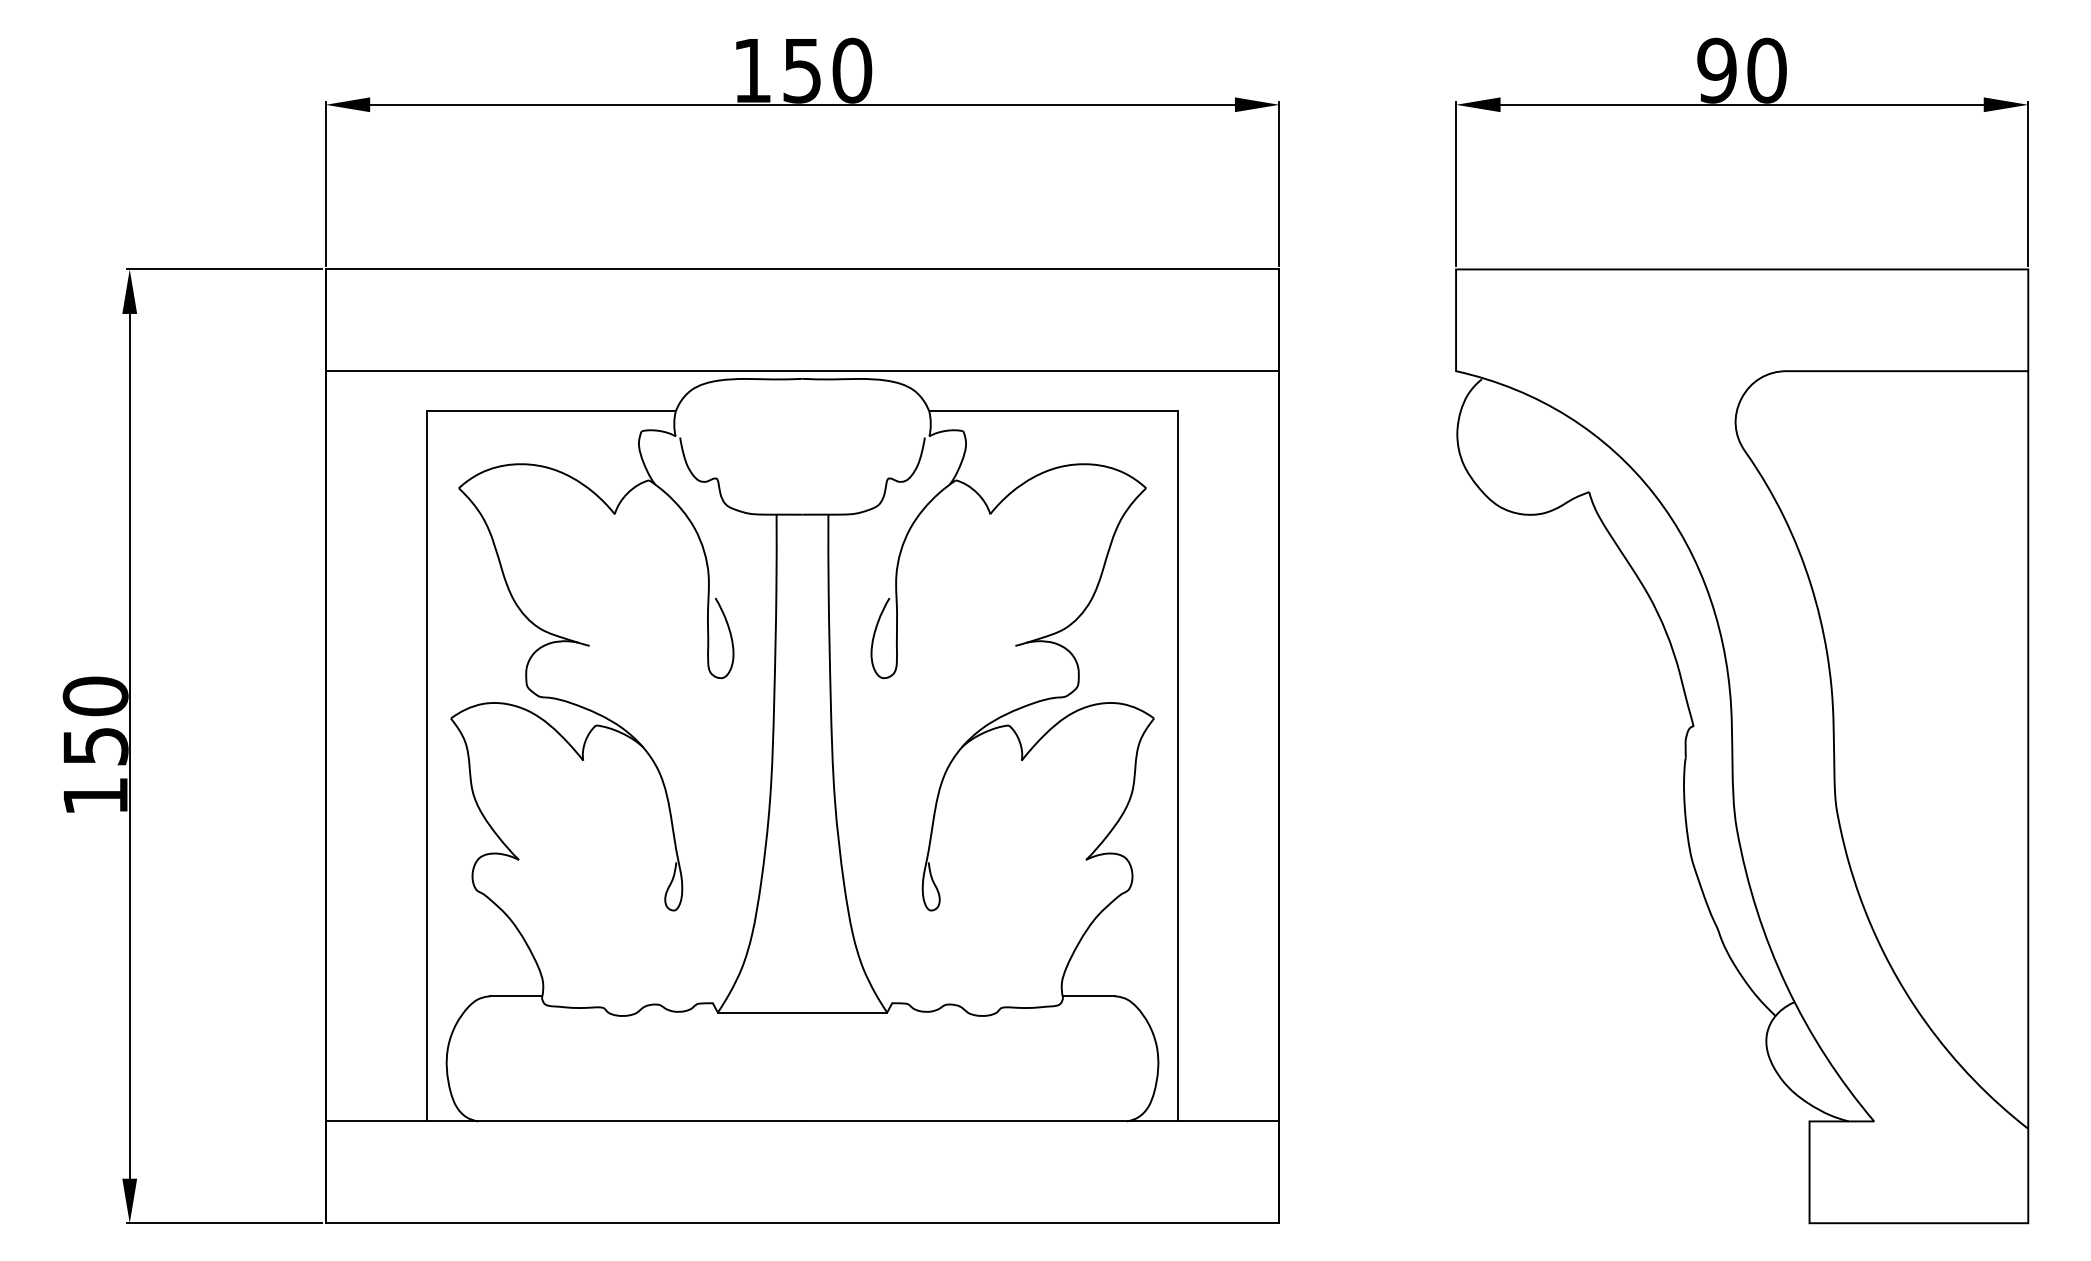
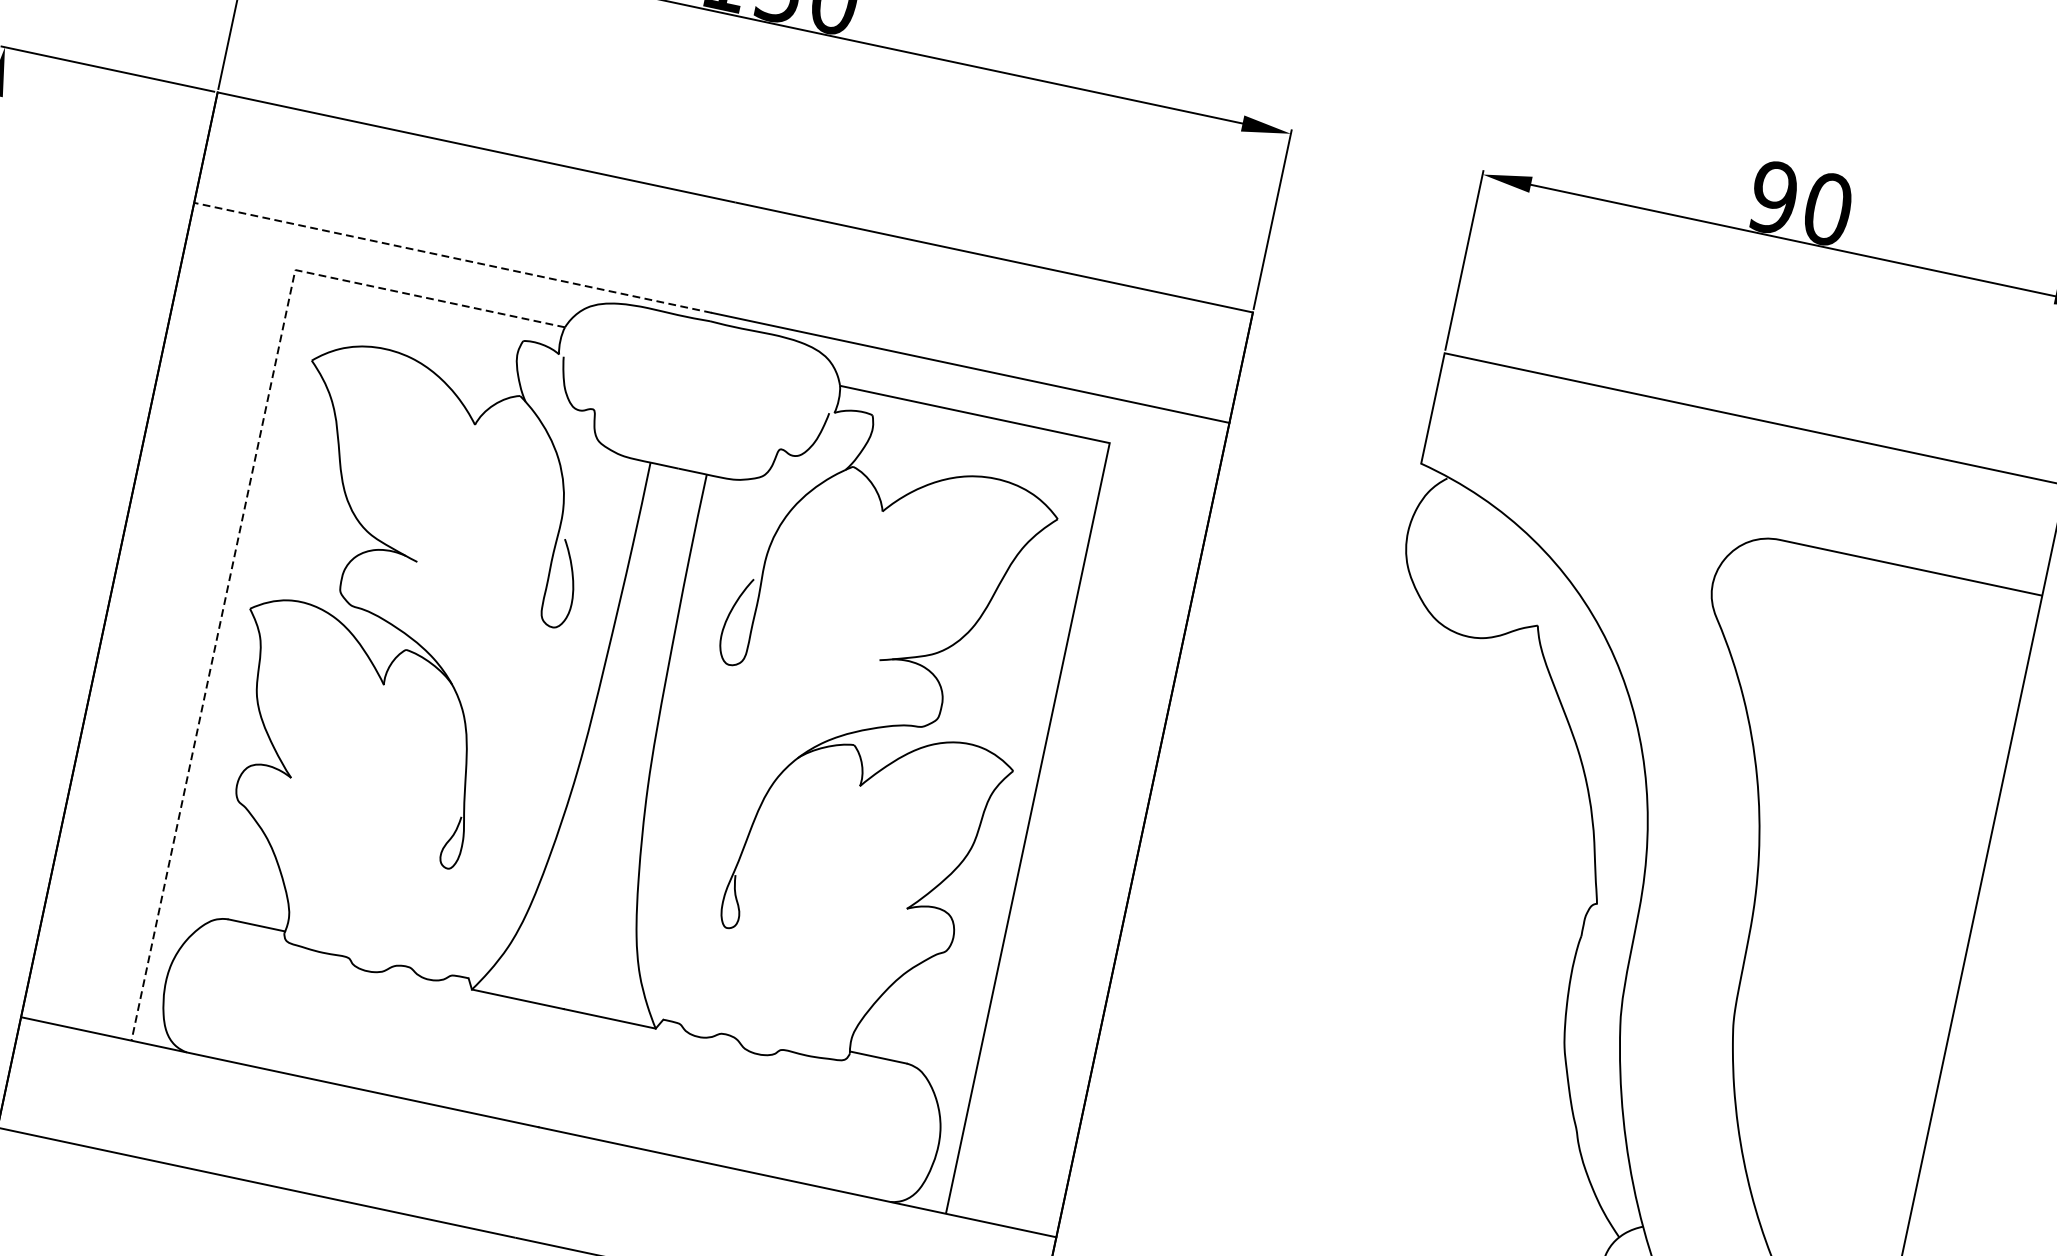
line: (563, 371) -> (452, 258), solid -> dashed
line: (427, 641) -> (242, 519), solid -> dashed

